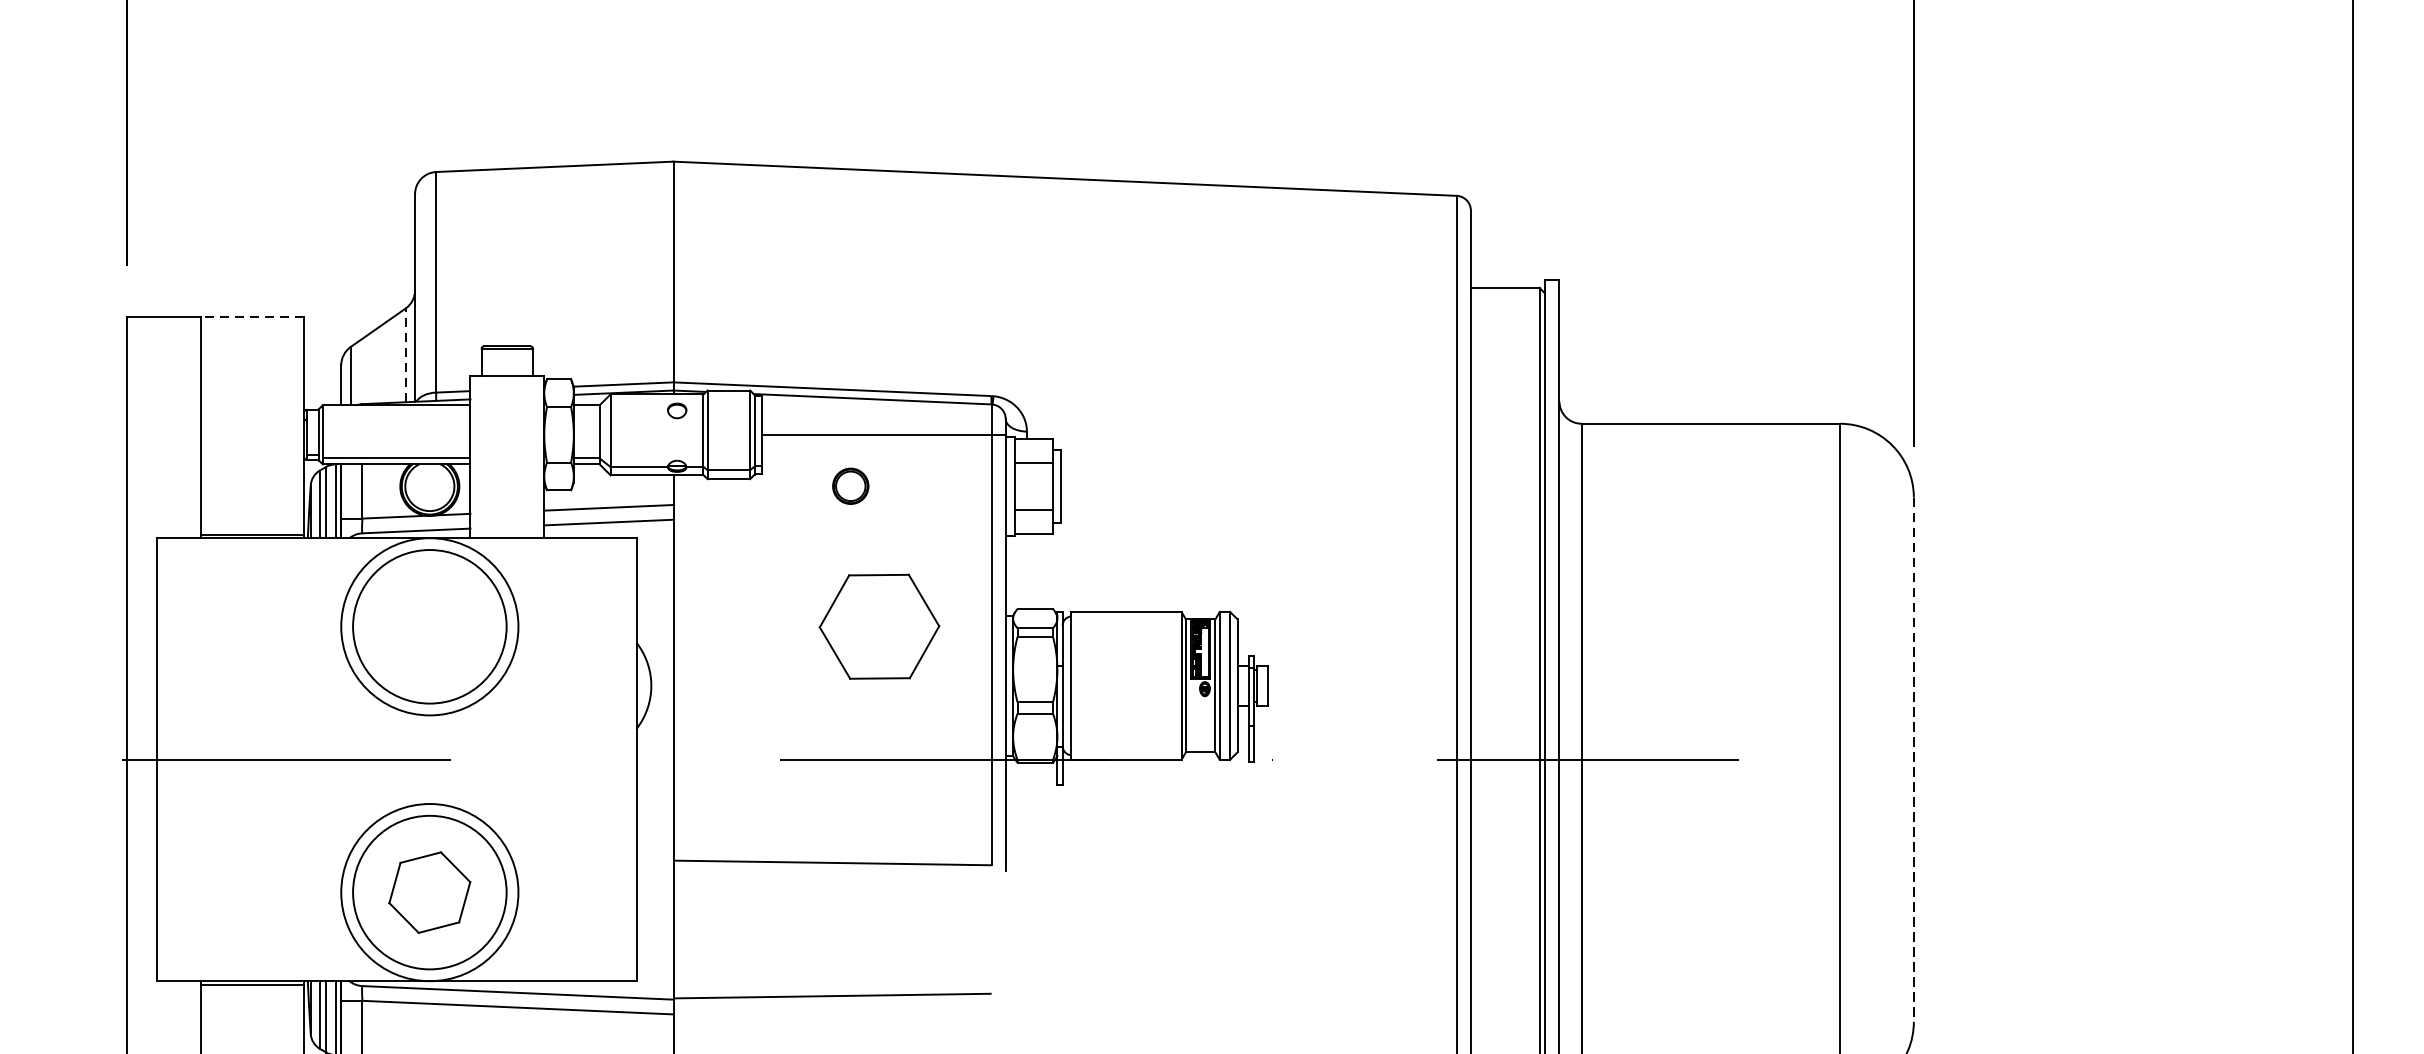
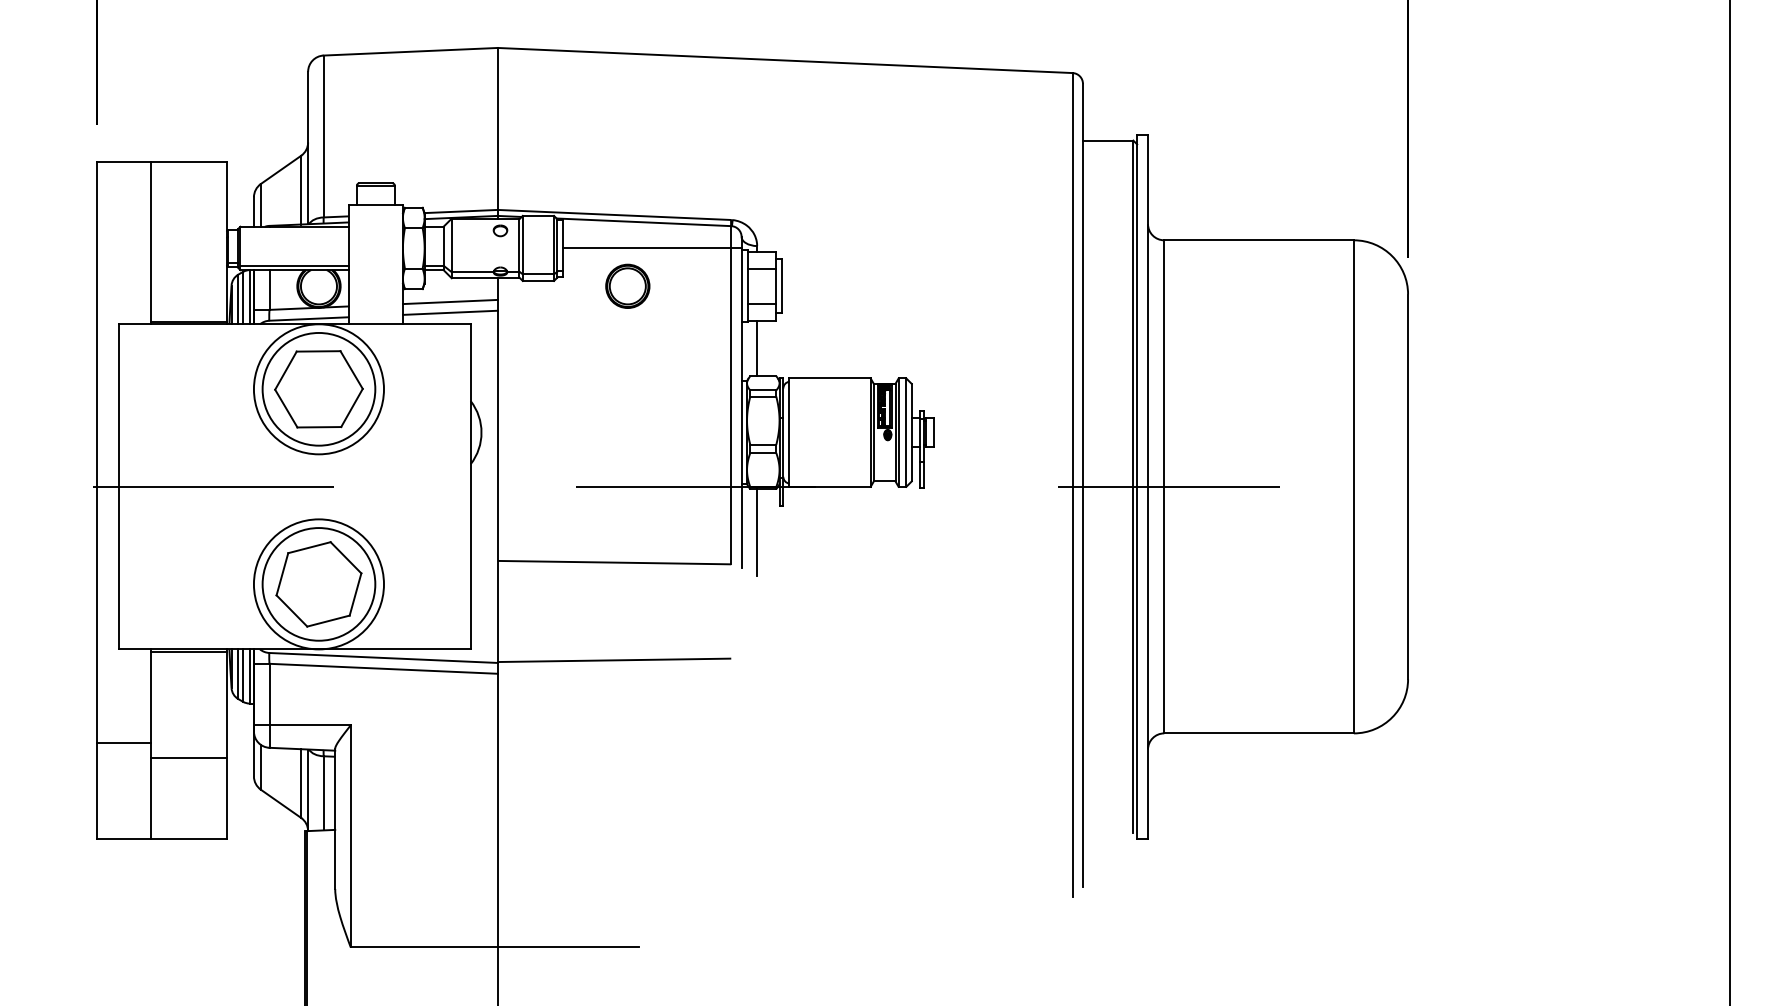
line: (252, 316) -> (188, 161), dashed -> solid
line: (406, 354) -> (301, 189), dashed -> solid
part: (850, 485) -> (627, 285), size x1.67
line: (1027, 571) -> (757, 348), added
part: (878, 627) -> (318, 389), moved
line: (1914, 760) -> (1408, 487), dashed -> solid
line: (1027, 821) -> (757, 532), added
part: (429, 892) -> (318, 584), size x1.43

